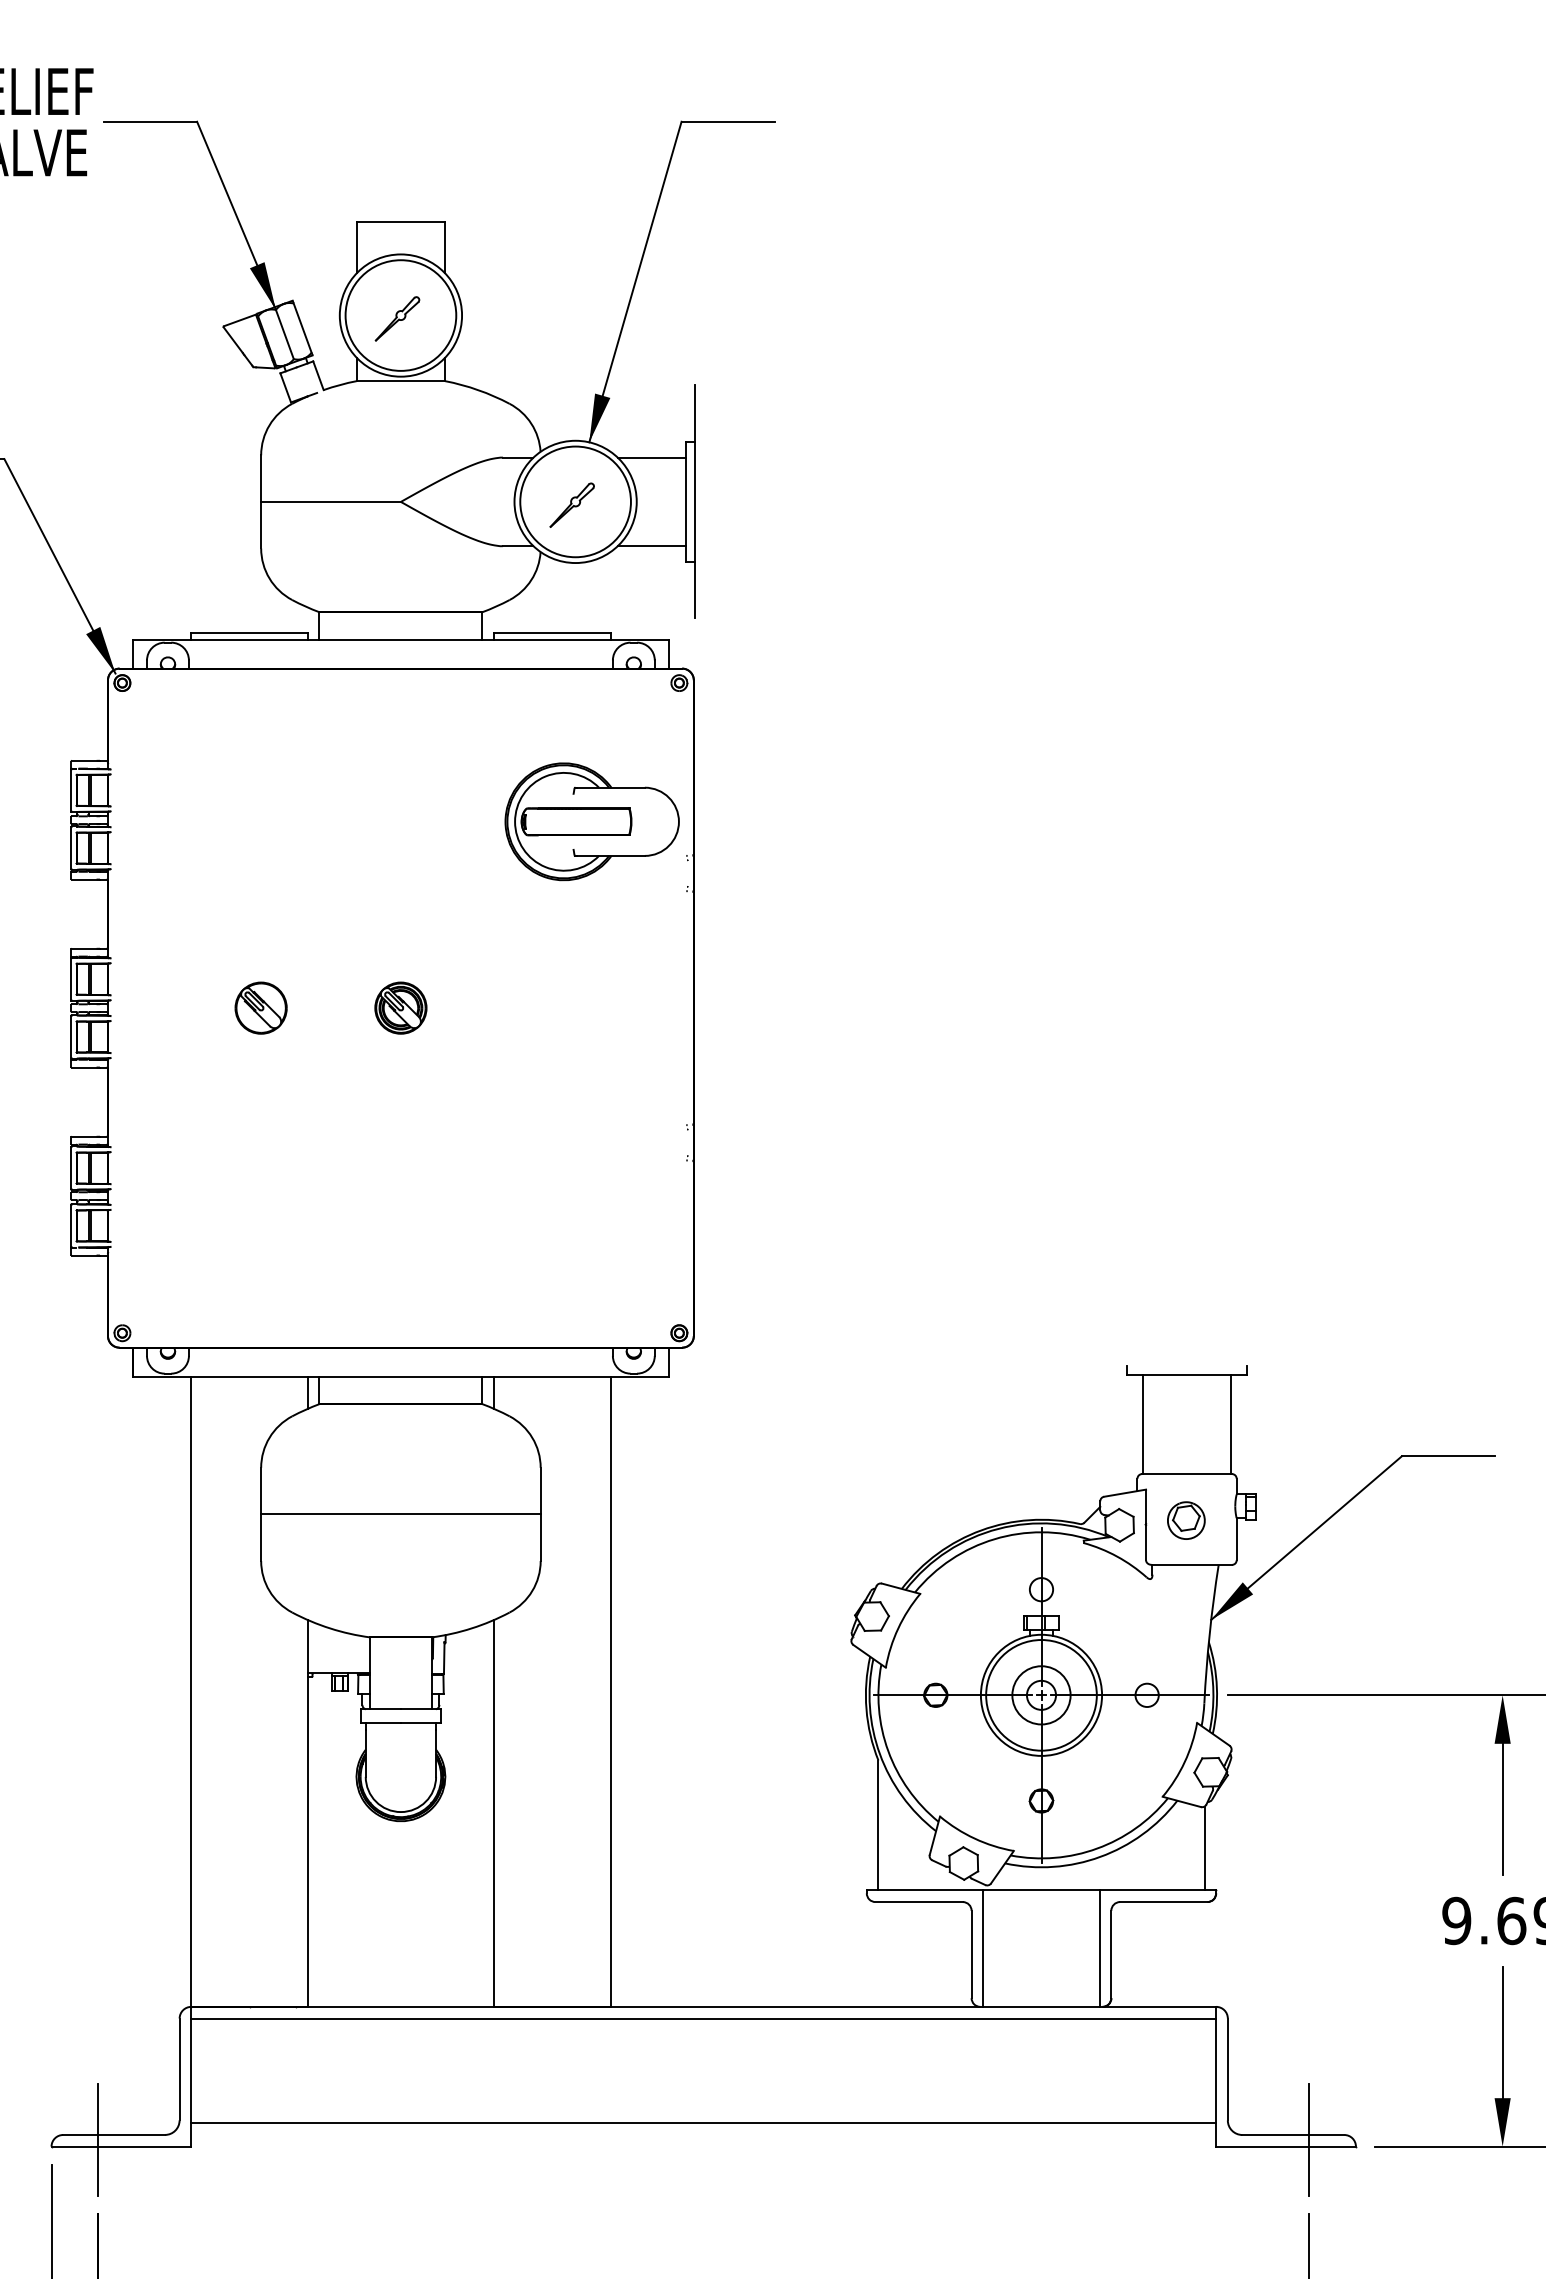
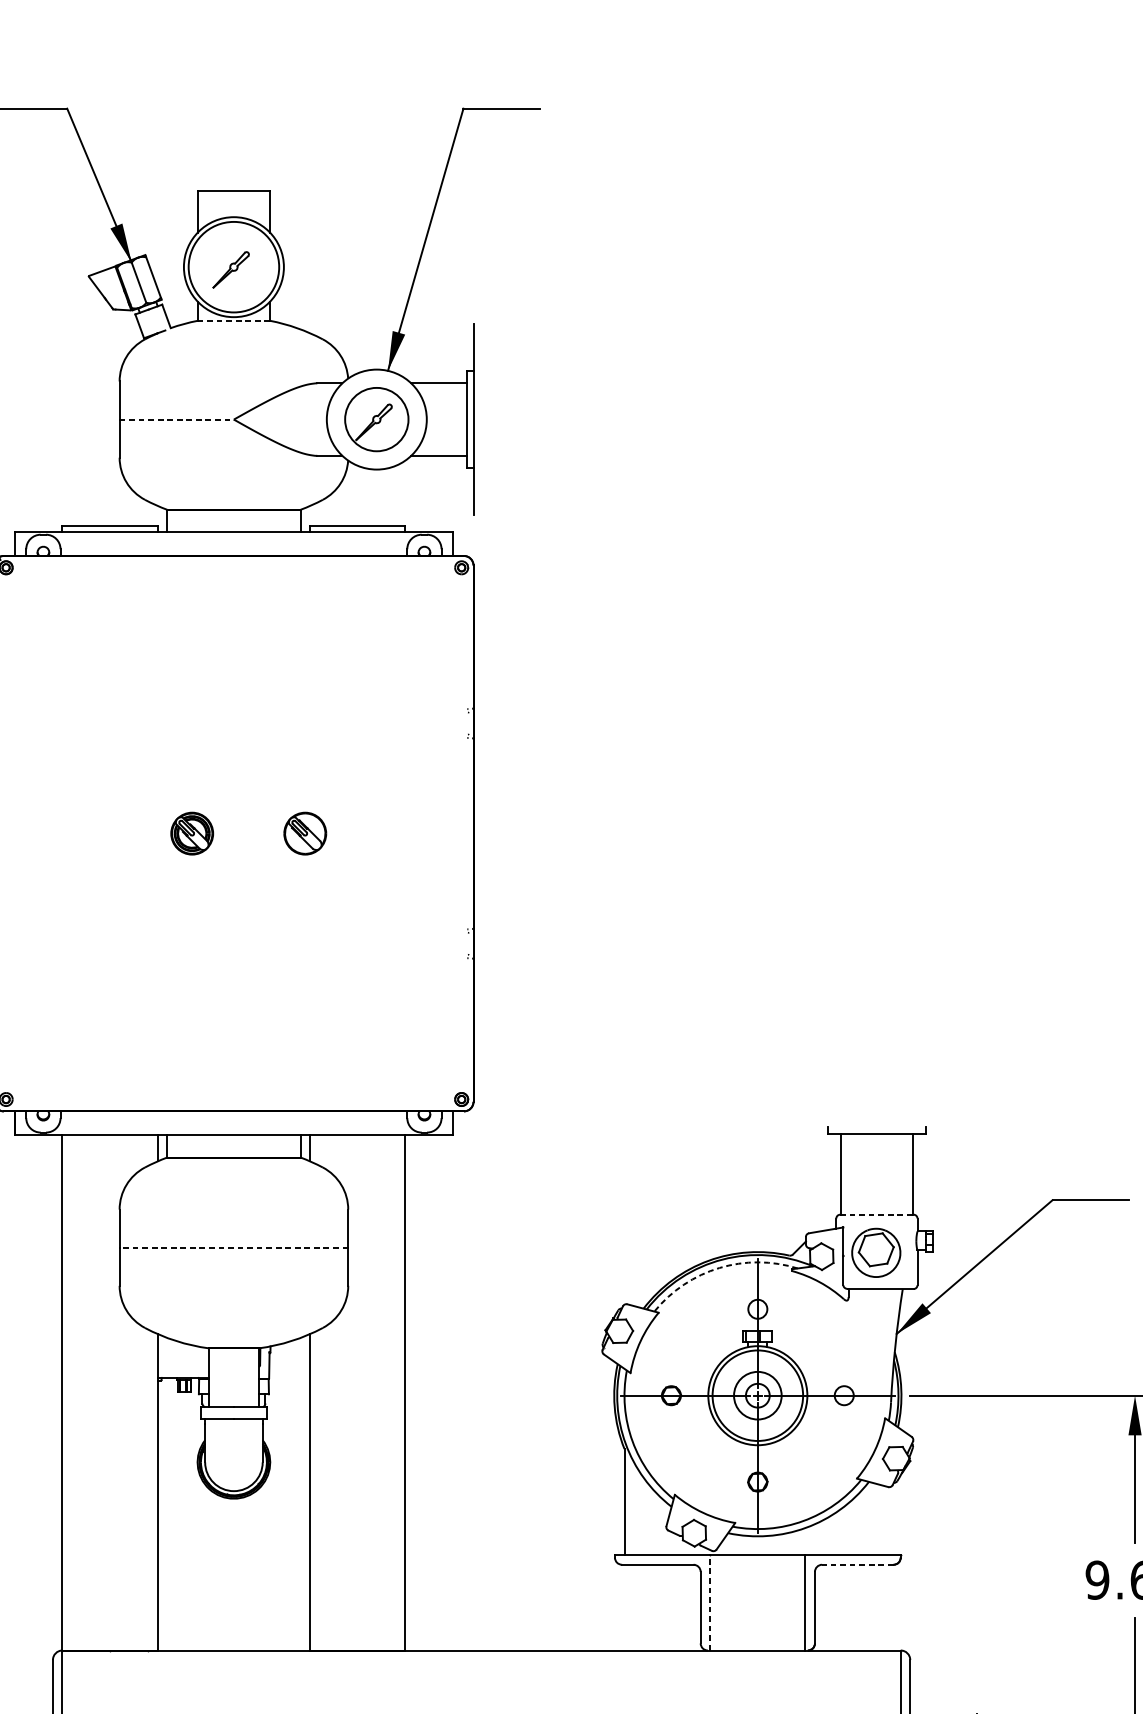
line: (400, 381) -> (233, 321), solid -> dashed
line: (331, 501) -> (177, 419), solid -> dashed
circle: (575, 501) -> (376, 419), size x0.7
part: (591, 821) -> (389, 680), removed
part: (260, 1007) -> (304, 833), moved
part: (400, 1007) -> (191, 833), moved
line: (1187, 1474) -> (877, 1215), solid -> dashed
line: (400, 1514) -> (233, 1247), solid -> dashed
part: (1186, 1520) -> (876, 1252), size x1.6
arc: (994, 1539) -> (719, 1268), solid -> dashed
line: (1204, 1848) -> (891, 1520), removed
line: (1163, 1902) -> (857, 1565), solid -> dashed
line: (983, 1948) -> (710, 1602), solid -> dashed
line: (703, 2018) -> (481, 1660), removed

